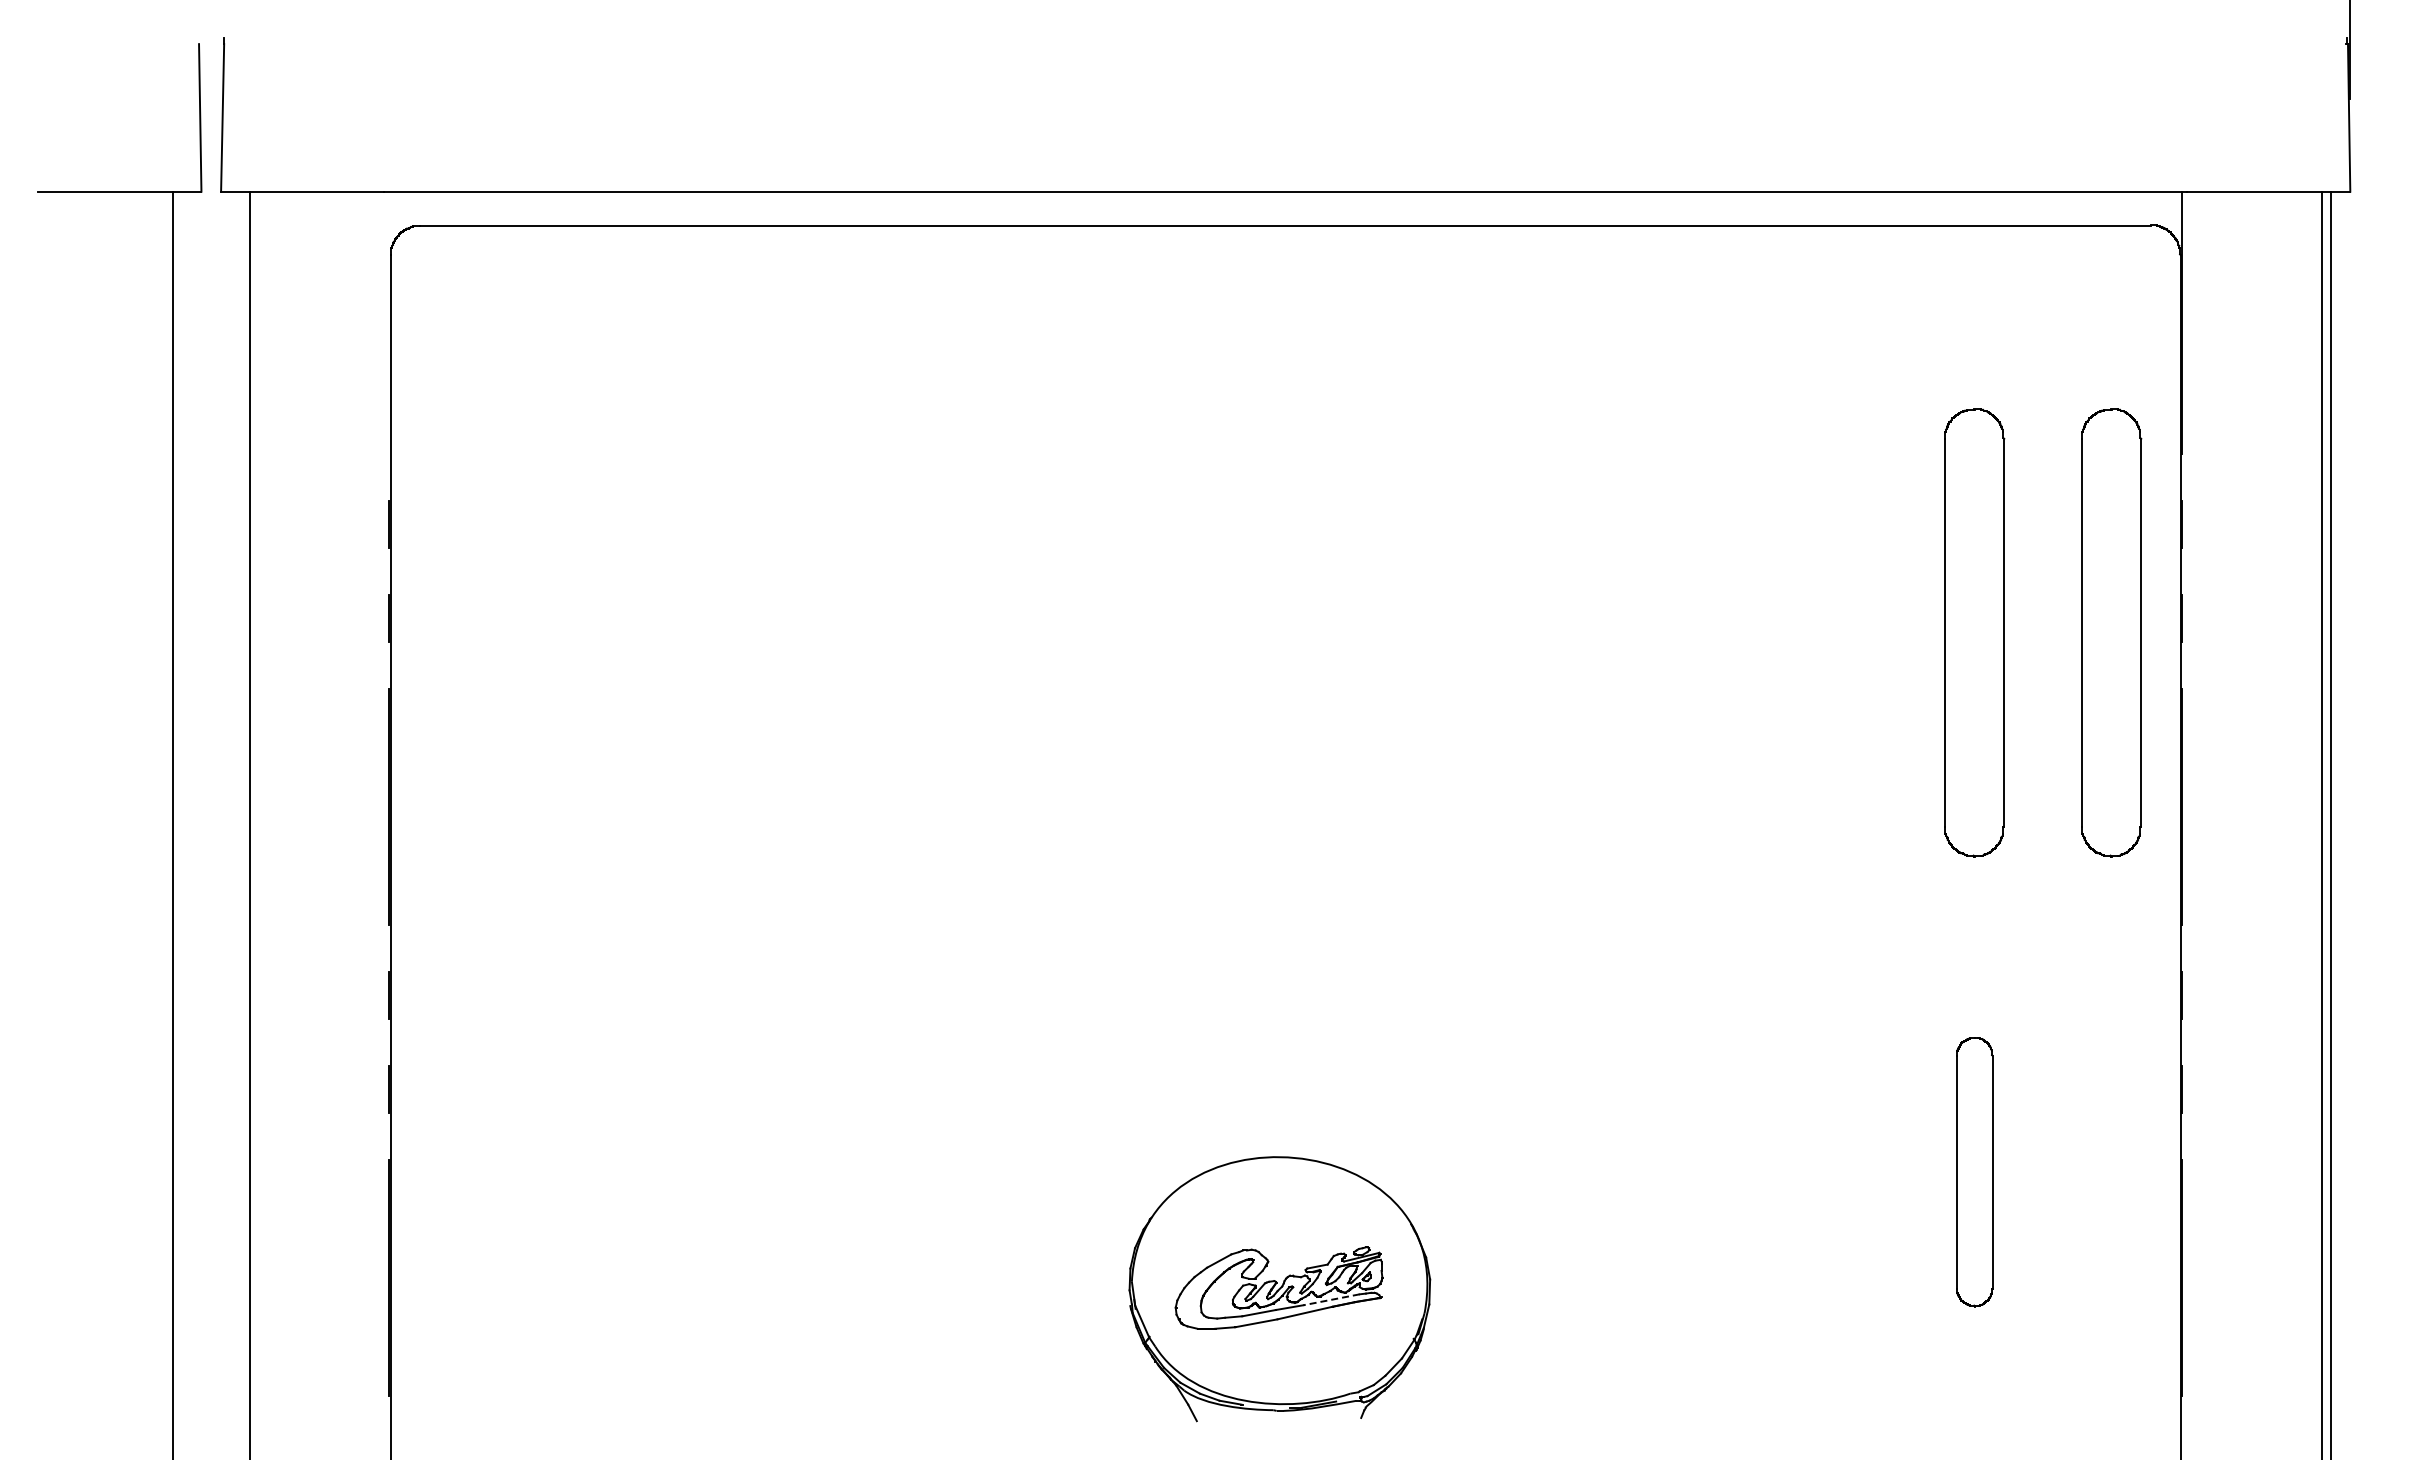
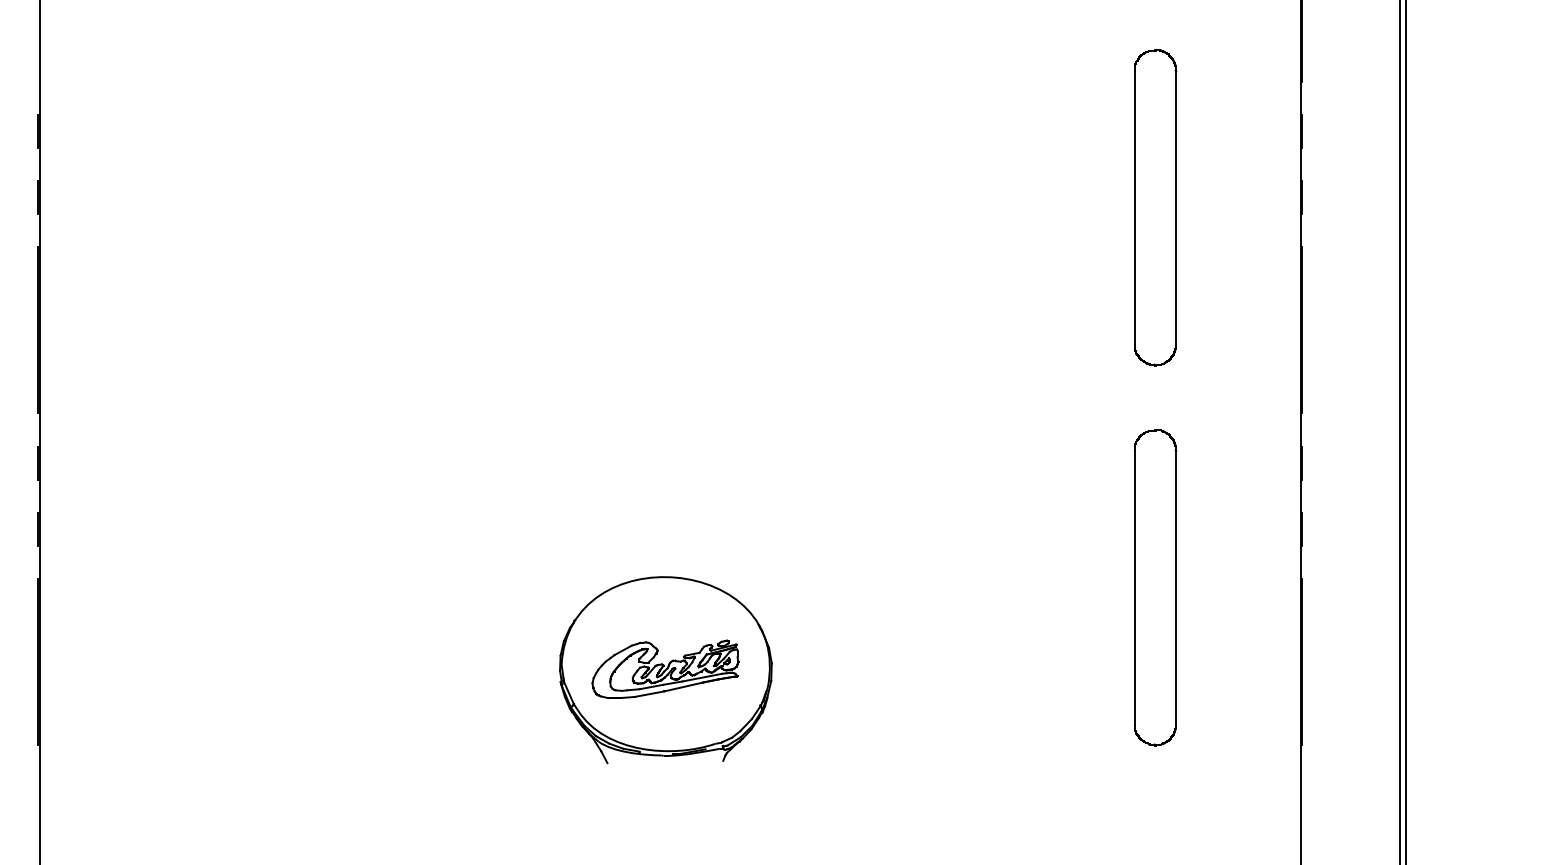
part: (2111, 632) -> (1251, 207), removed
part: (1974, 1171) -> (1155, 587), size x1.67
line: (1331, 1299) -> (702, 677), dashed -> solid

